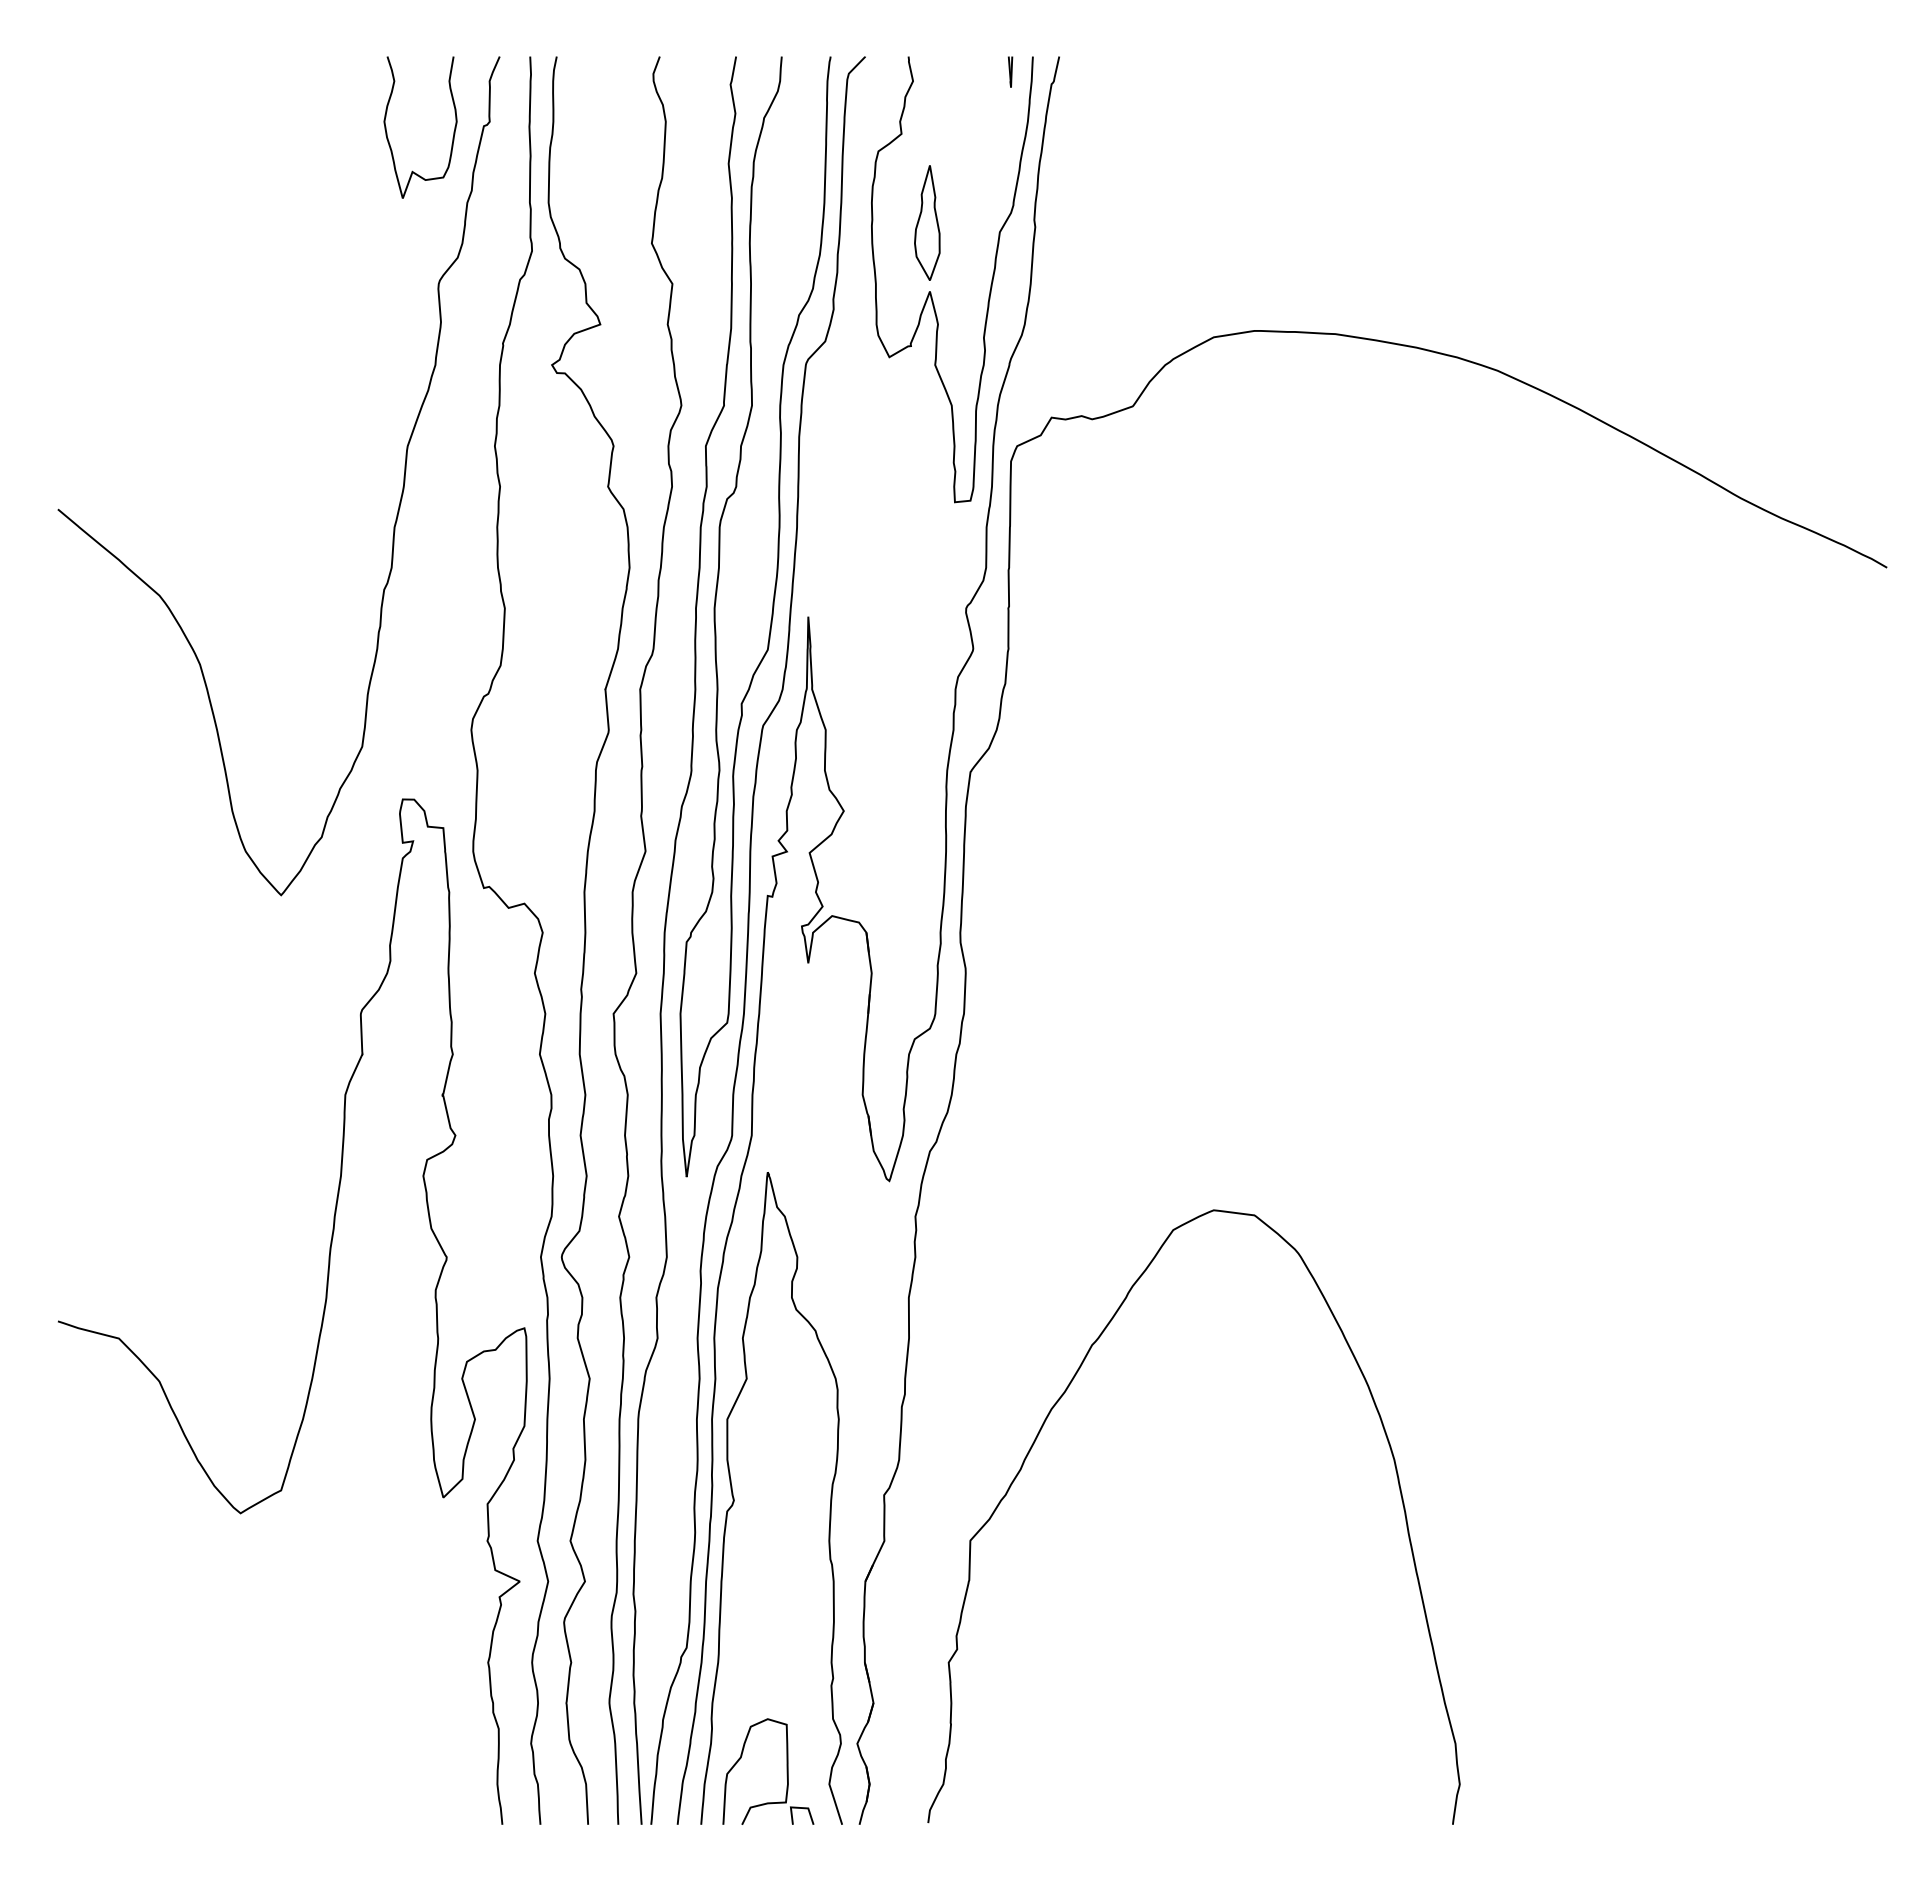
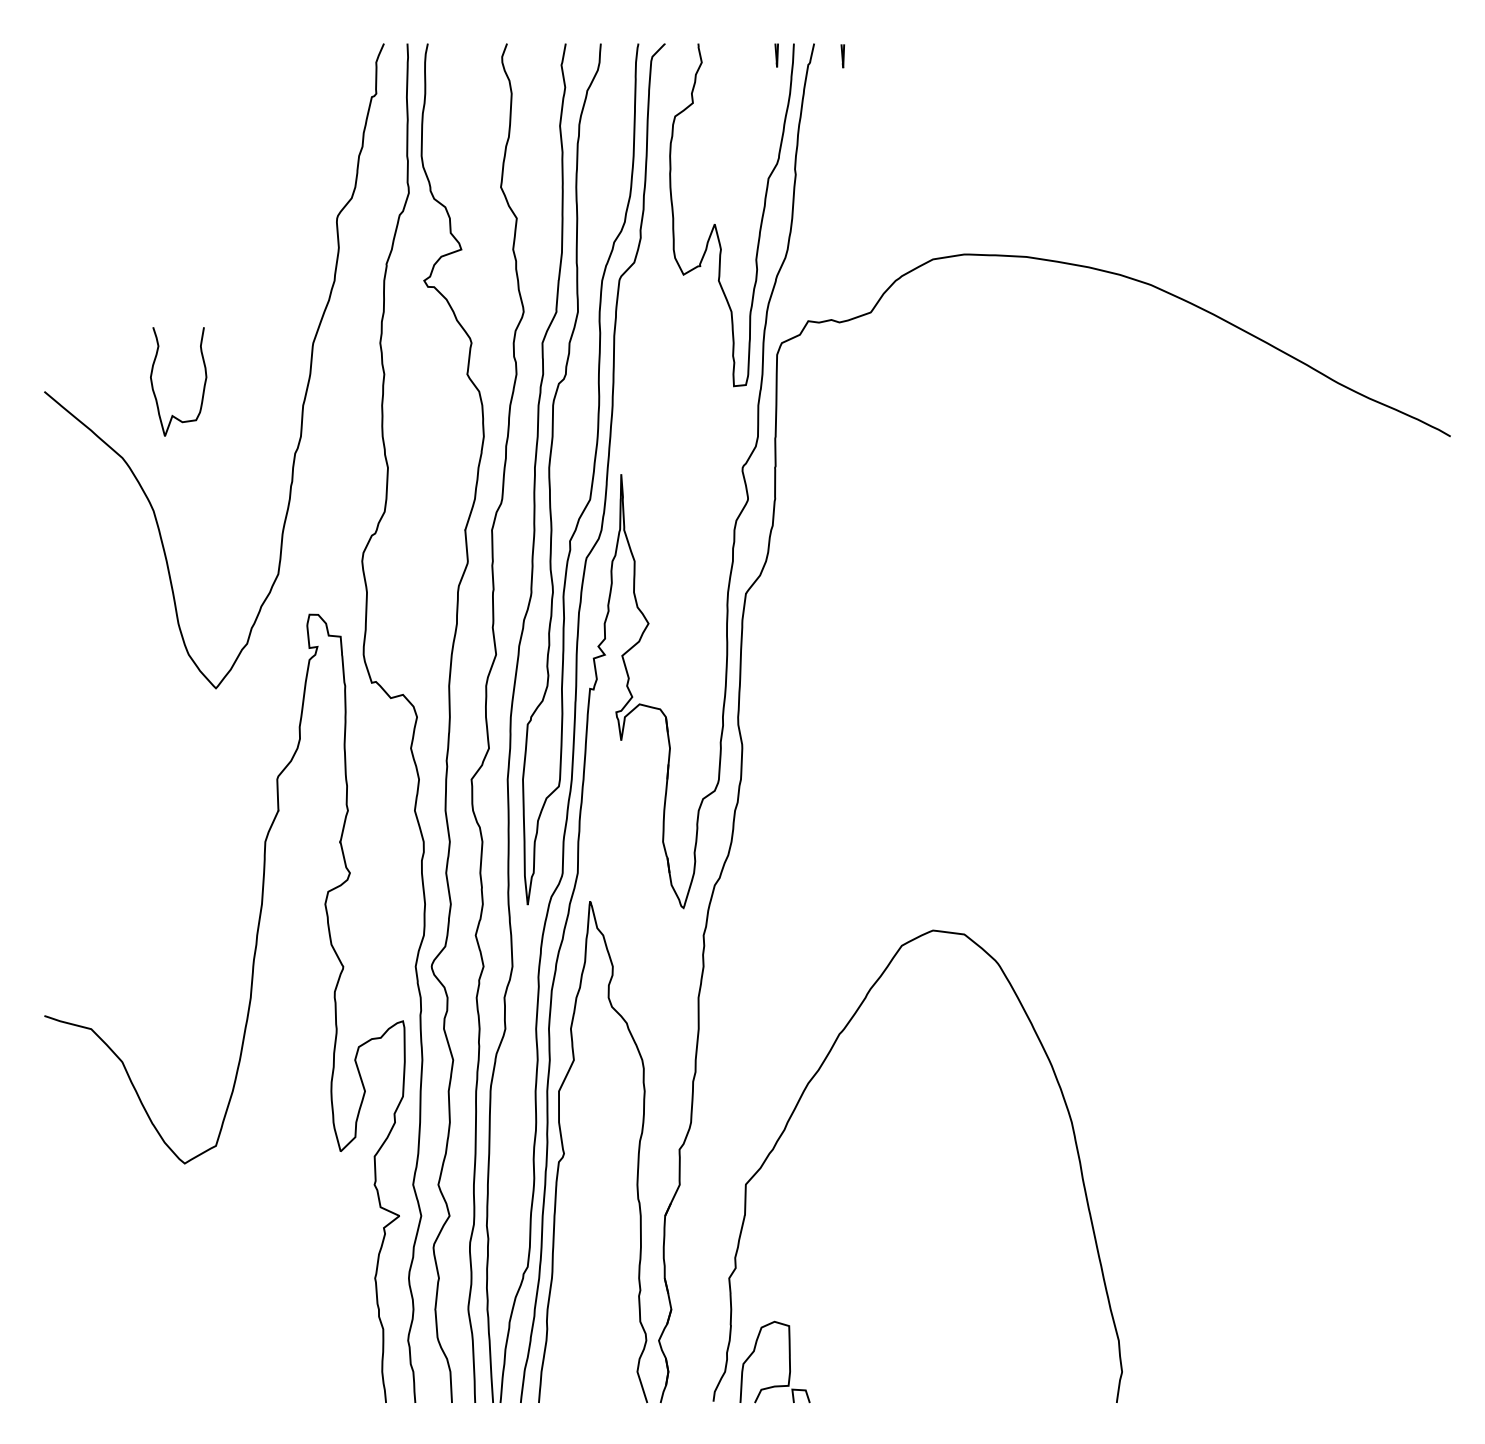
part: (1096, 72) -> (842, 55), added
curve: (453, 131) -> (203, 384), moved
part: (927, 222) -> (712, 171), removed
part: (786, 1771) -> (789, 1362), moved

